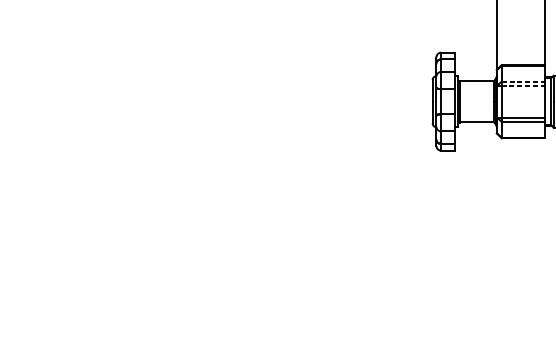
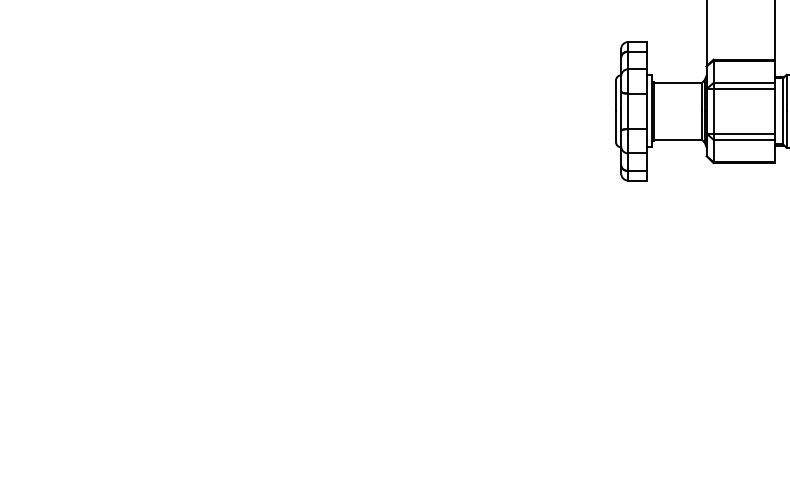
line: (523, 81) -> (744, 82), dashed -> solid
line: (523, 85) -> (744, 88), dashed -> solid

